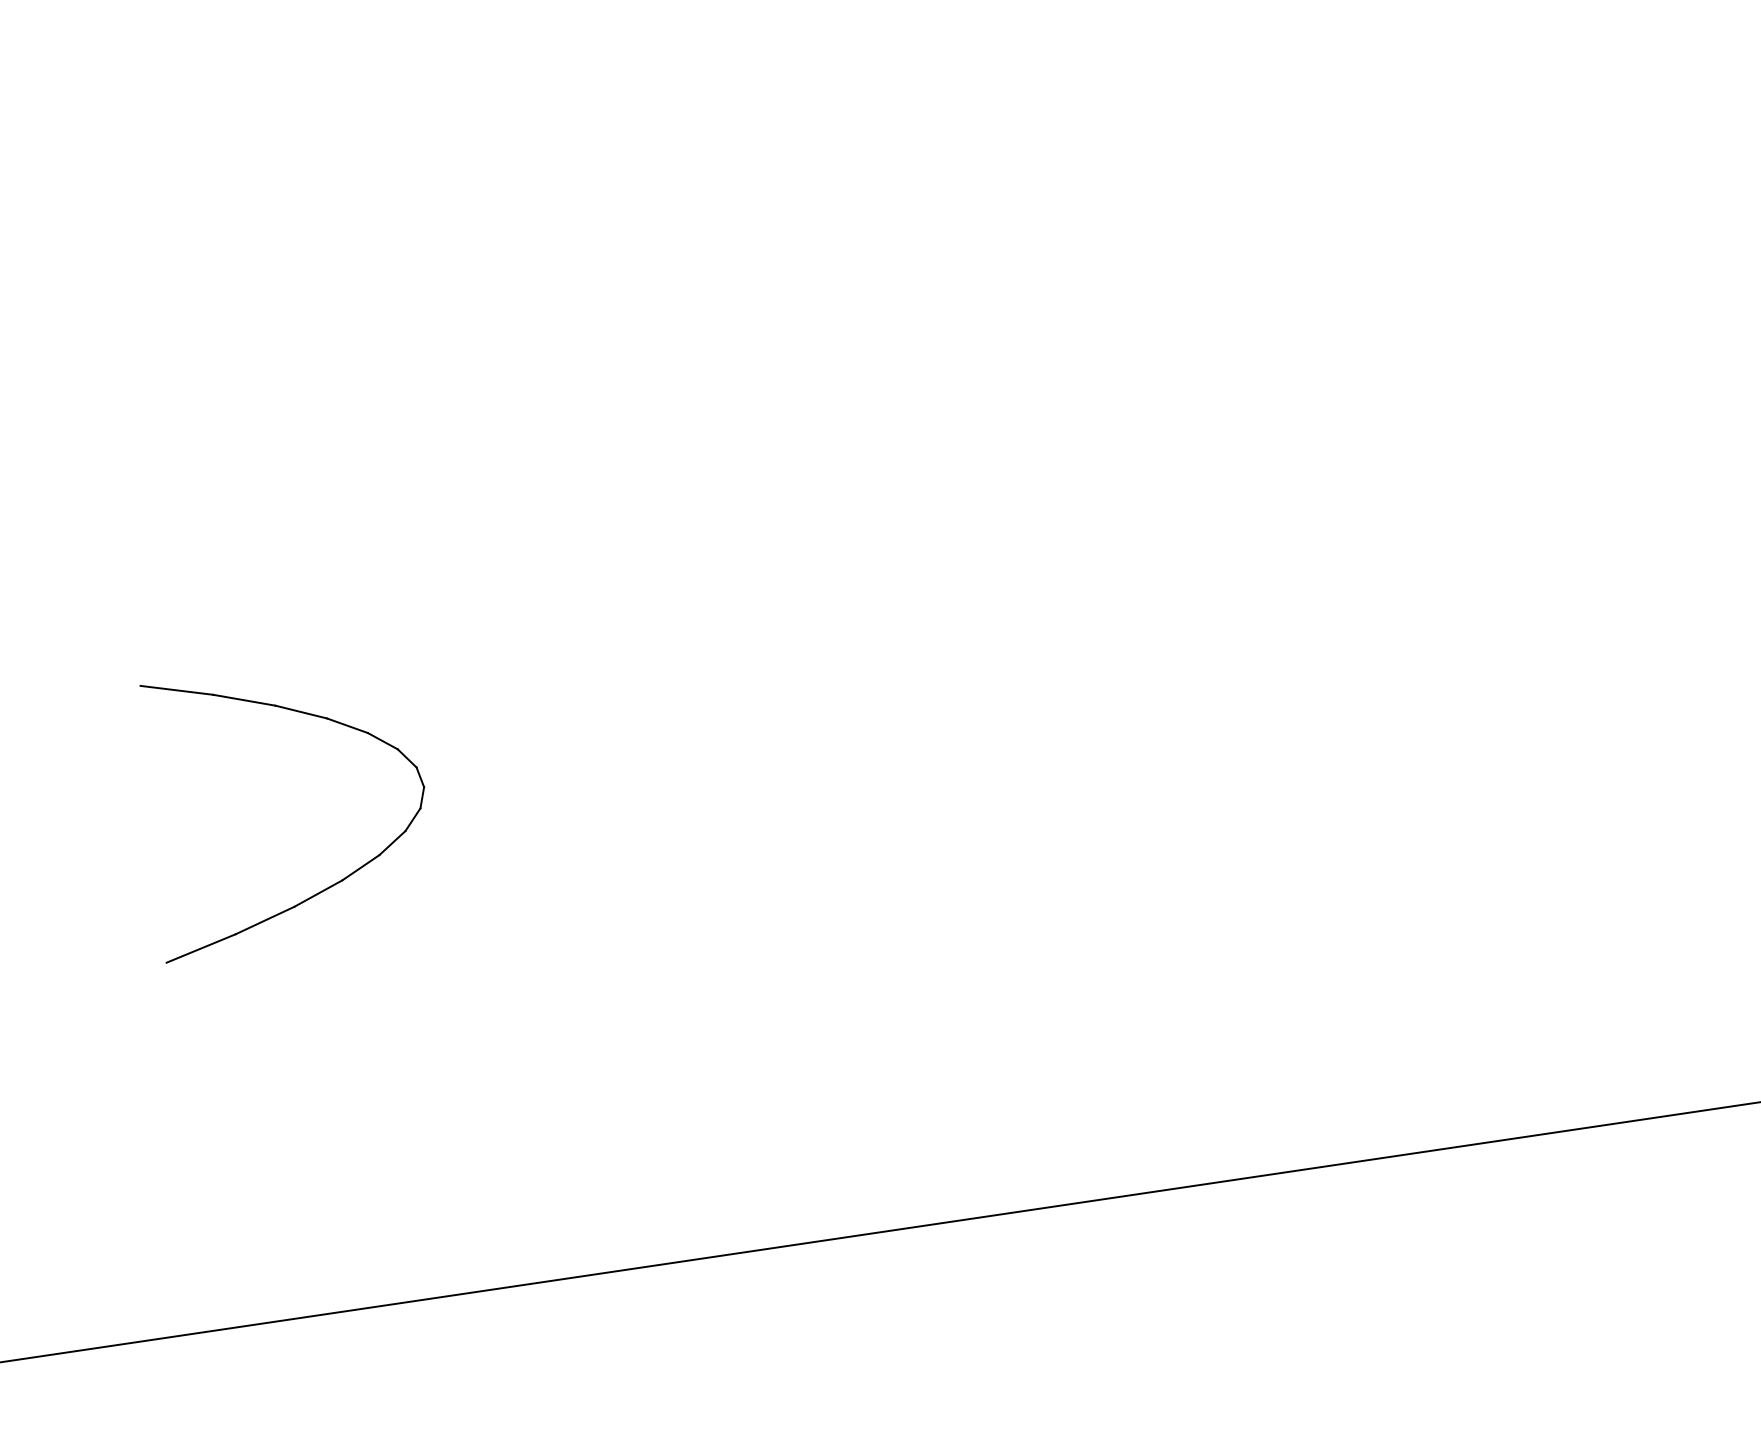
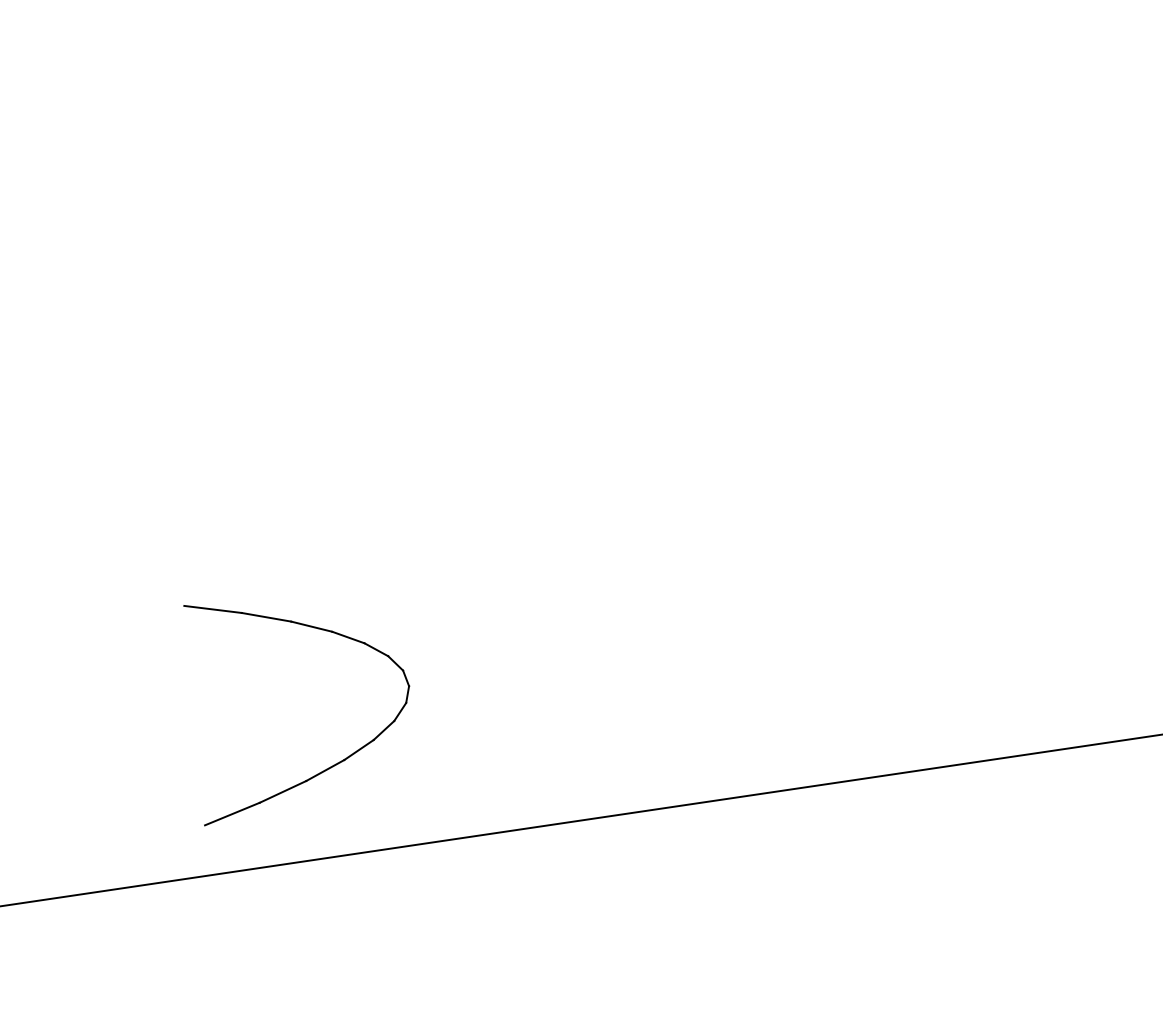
part: (319, 891) -> (326, 768), moved

